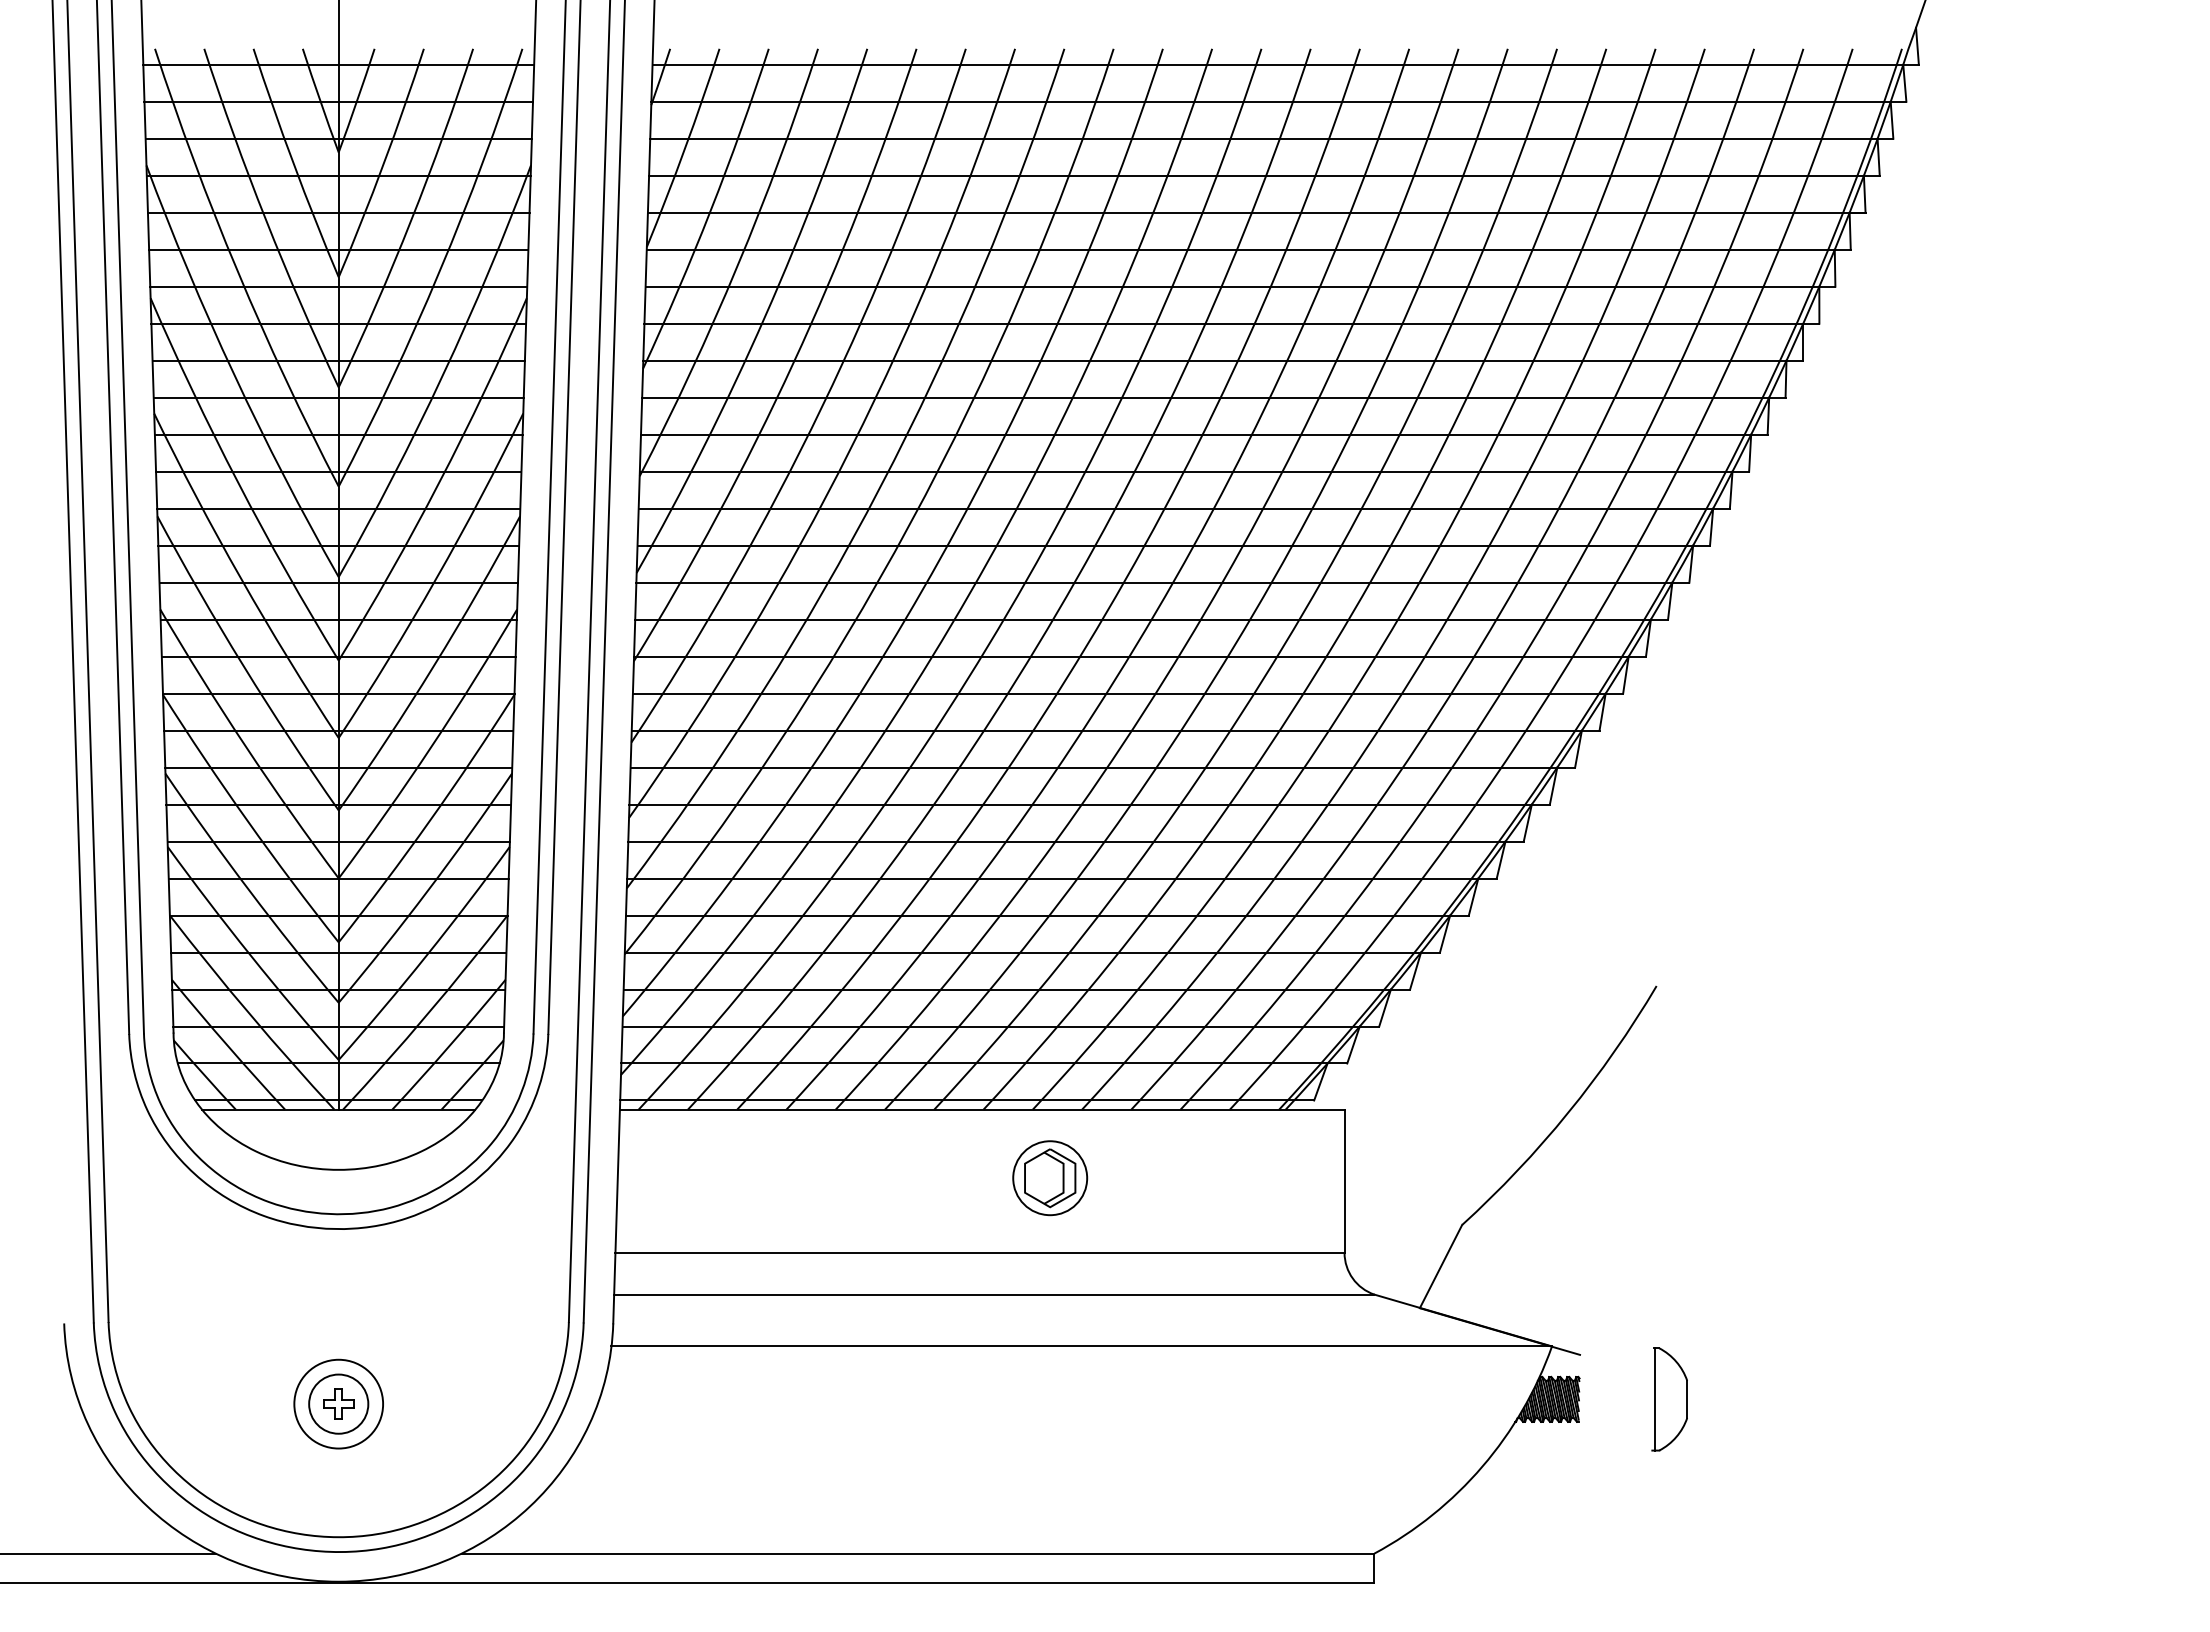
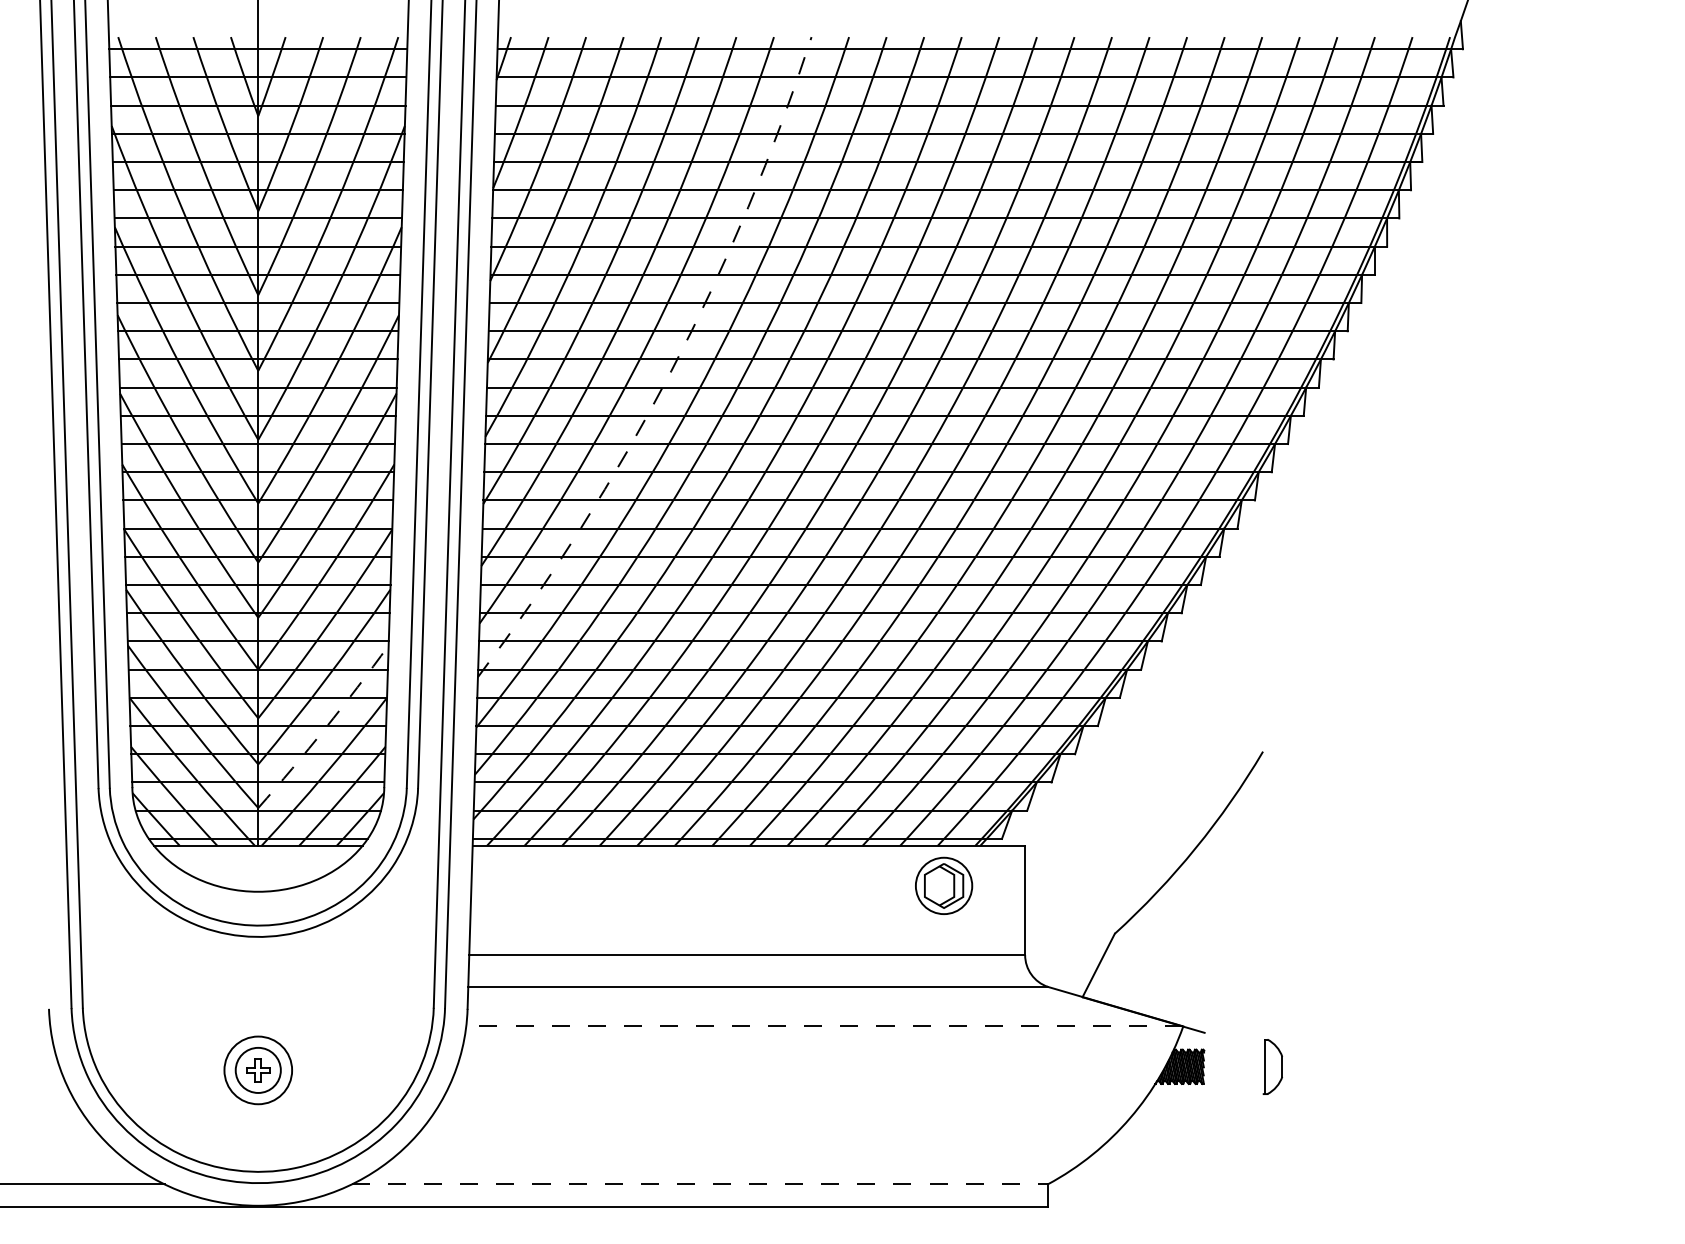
arc: (880, 486) -> (671, 370), solid -> dashed
arc: (426, 955) -> (325, 728), solid -> dashed
part: (1050, 1178) -> (944, 886), moved
line: (1081, 1346) -> (824, 1026), solid -> dashed
part: (1669, 1399) -> (1272, 1066), size x0.7
line: (918, 1553) -> (700, 1184), solid -> dashed

